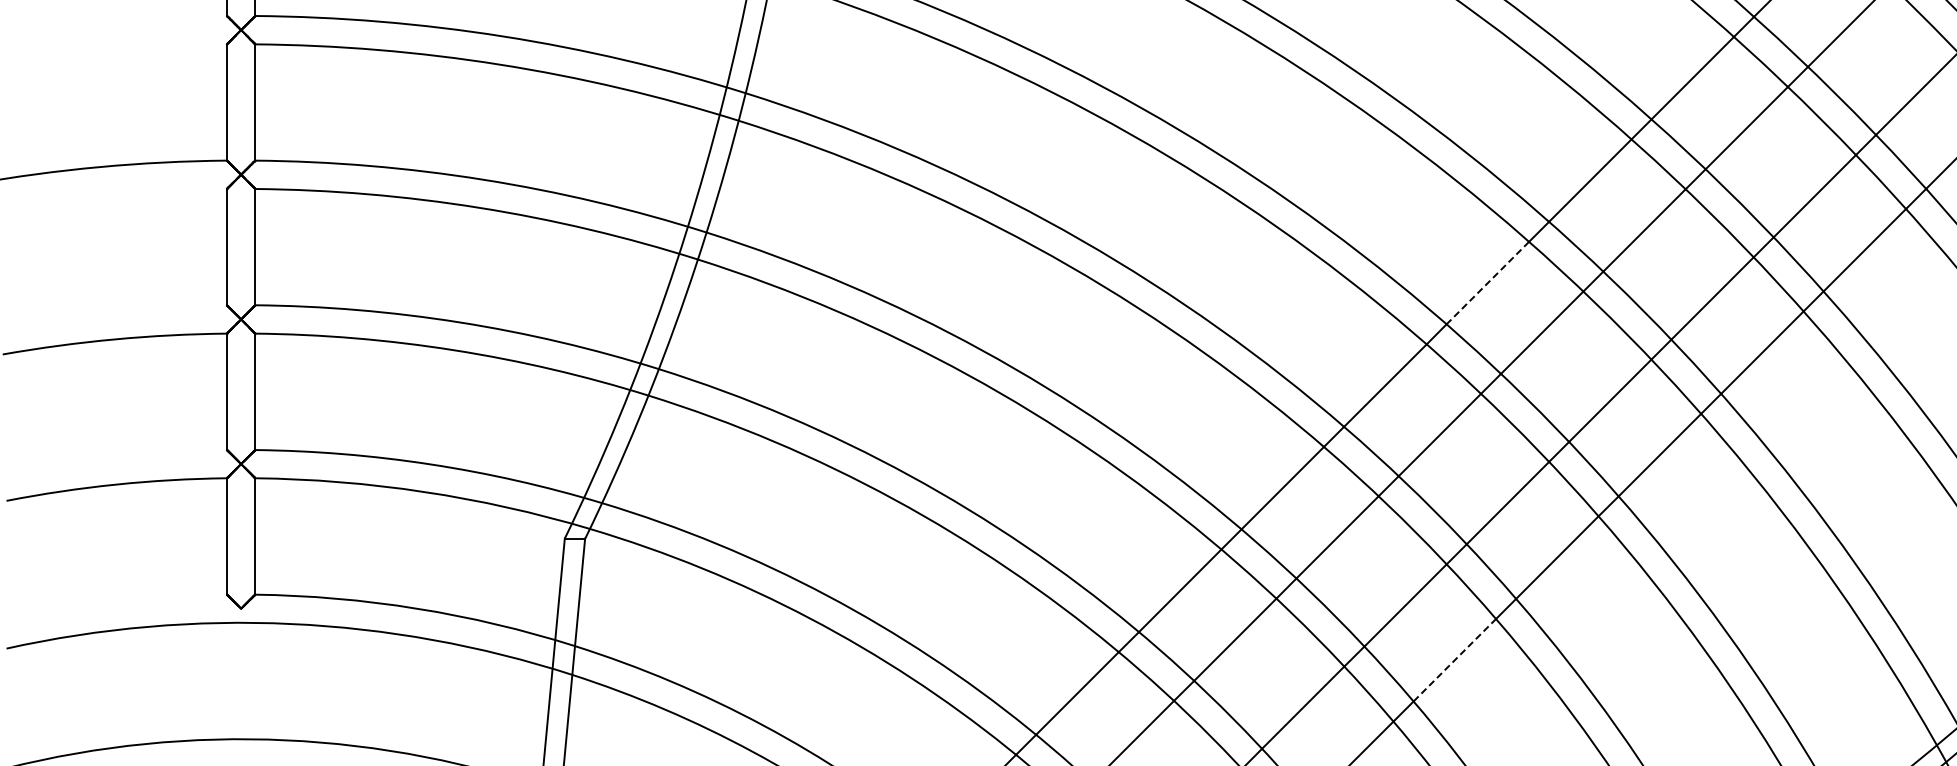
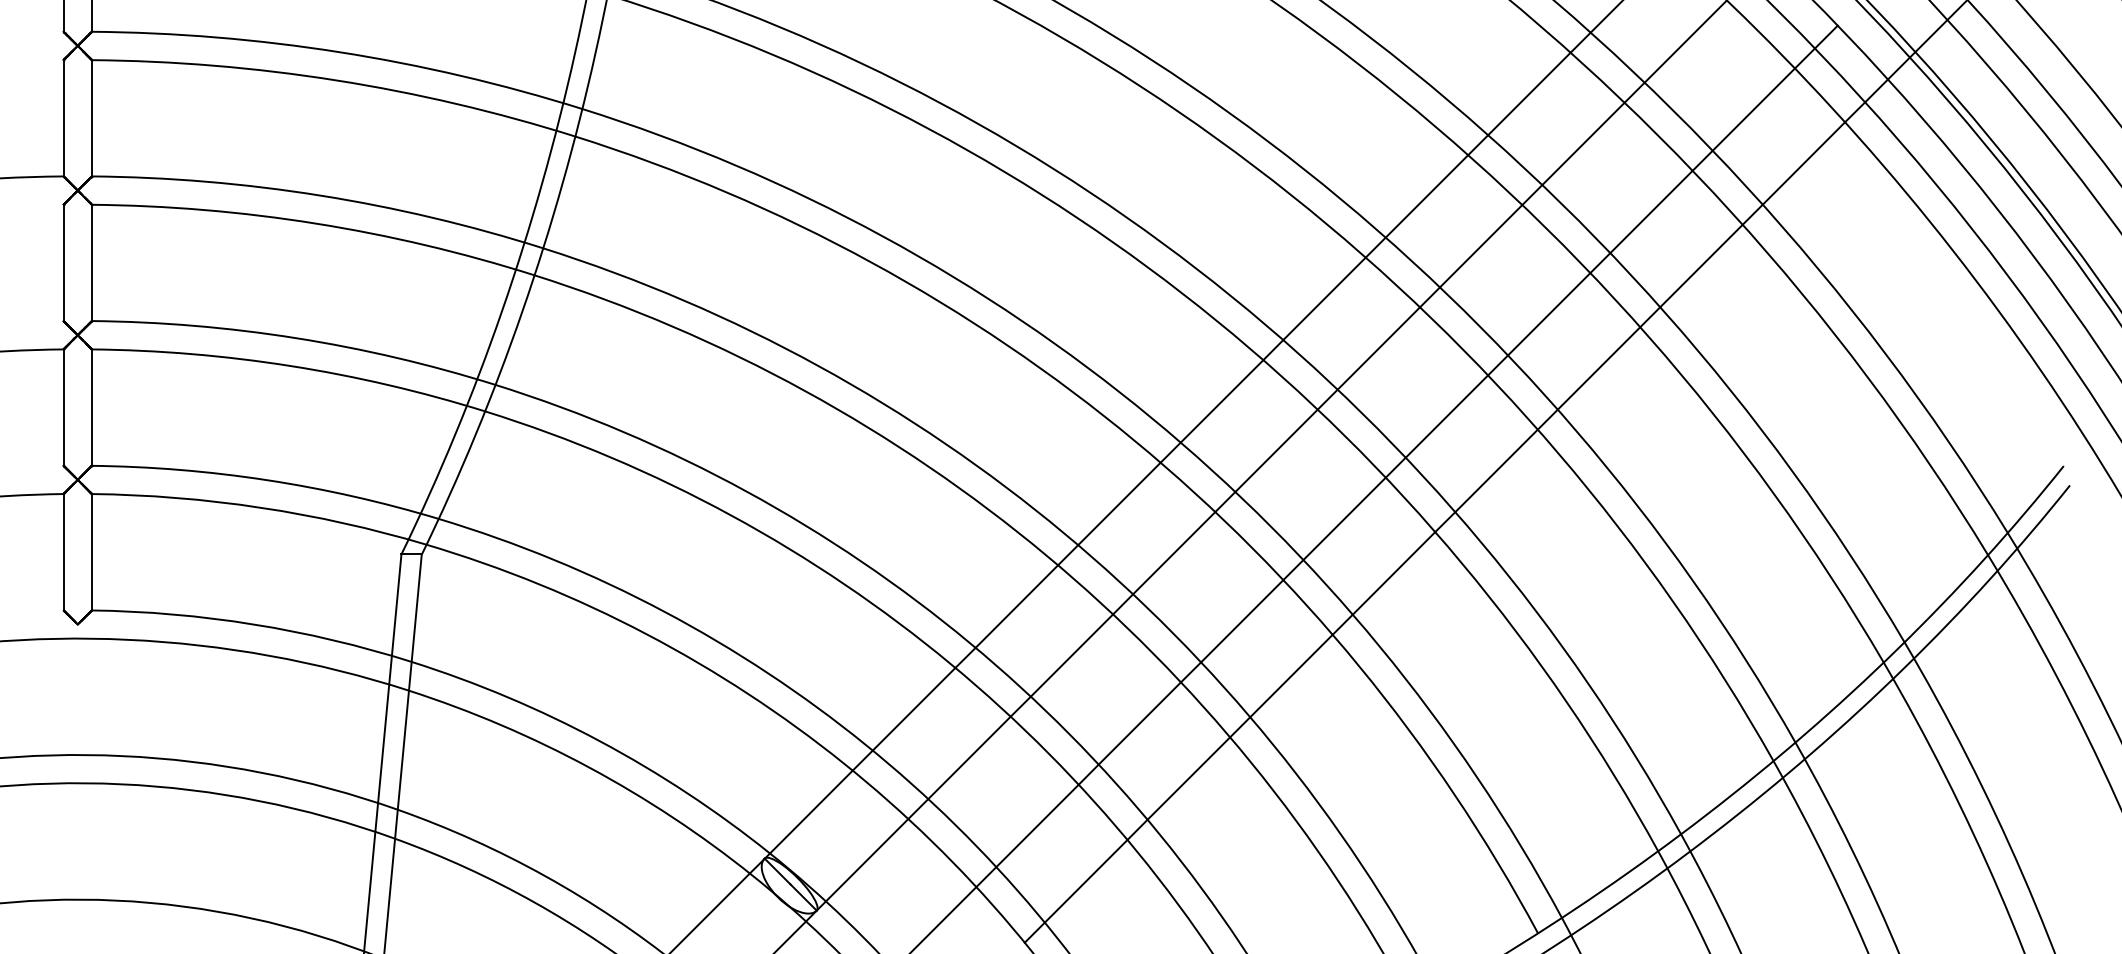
line: (1487, 283) -> (1324, 299), dashed -> solid
line: (1454, 659) -> (1291, 675), dashed -> solid

